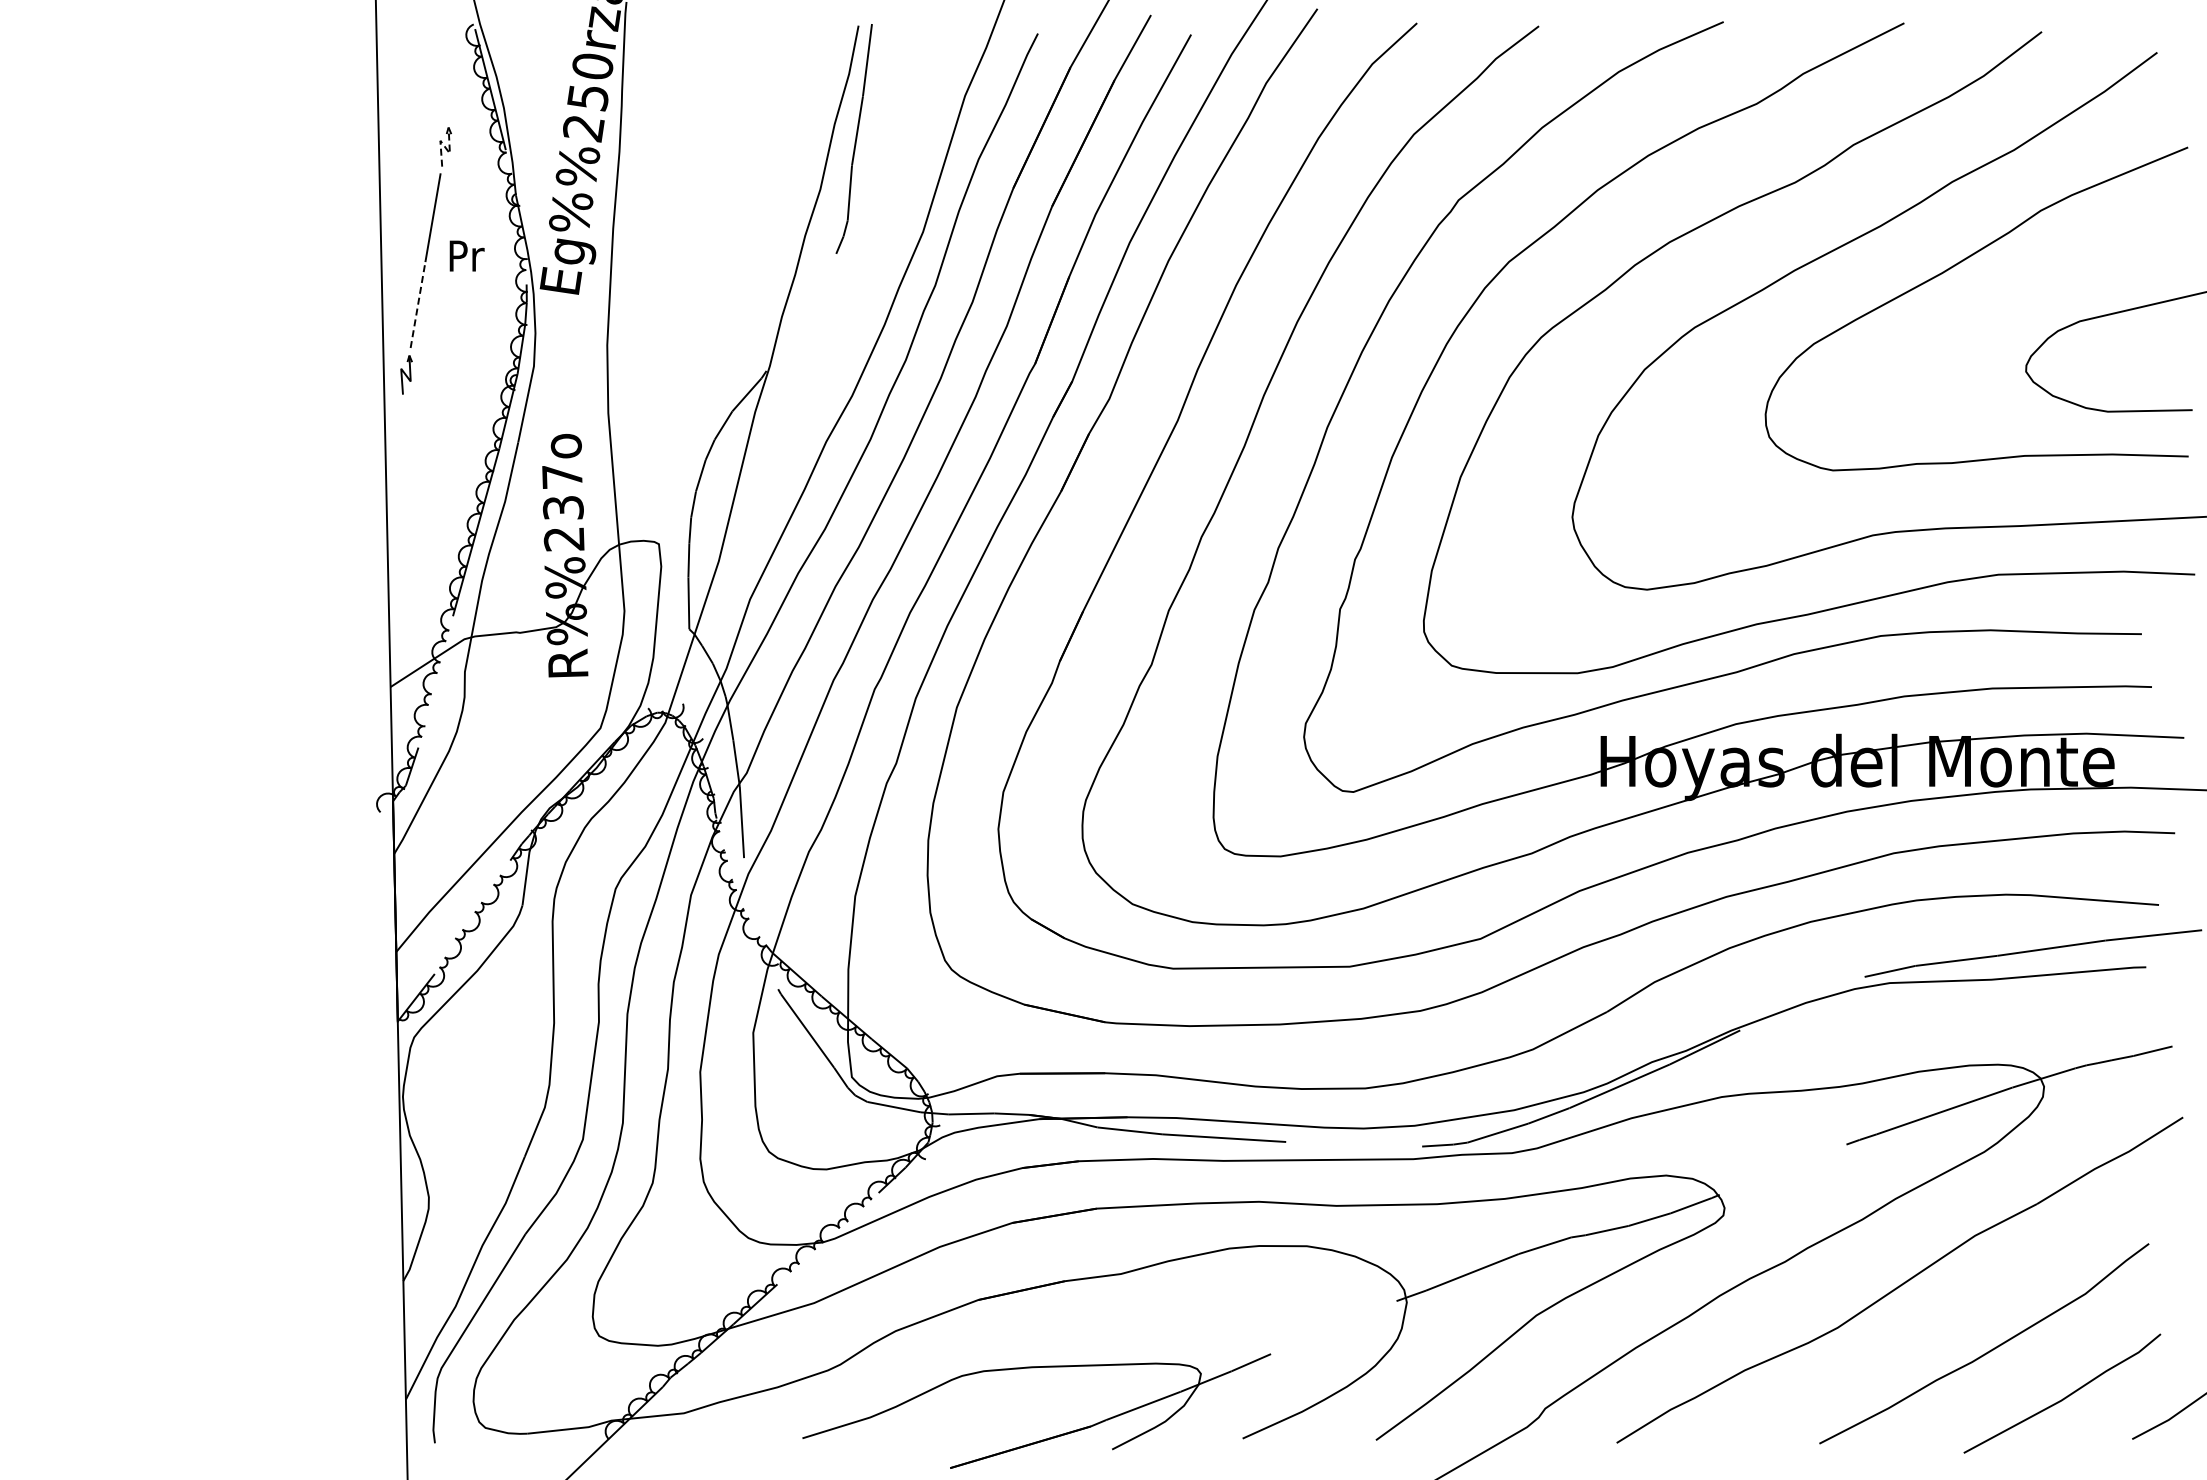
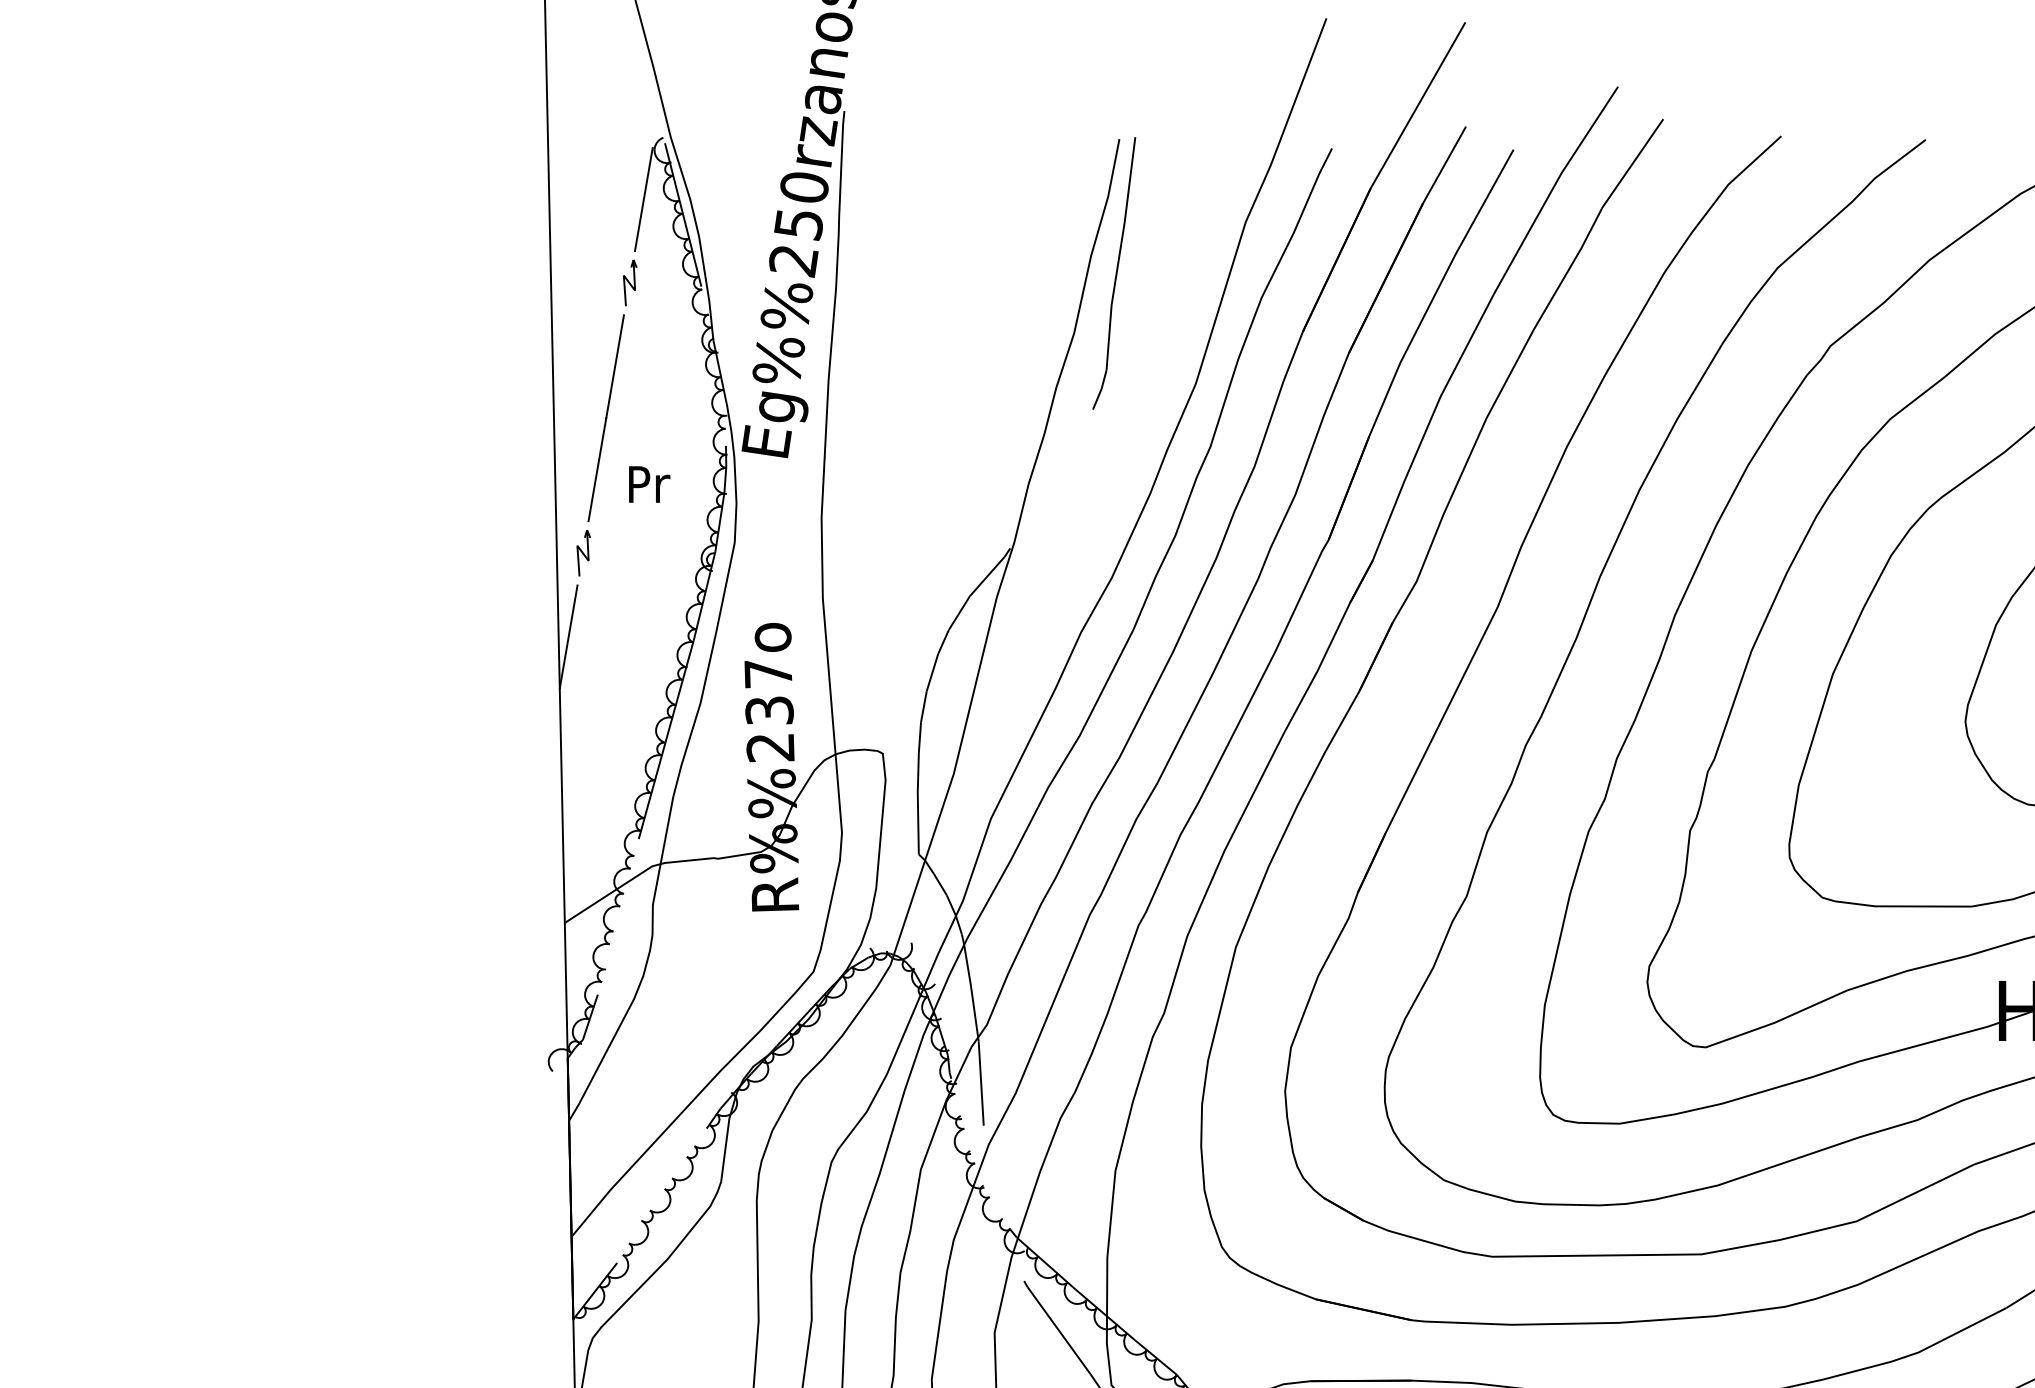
line: (456, 76) -> (642, 199), added
line: (445, 147) -> (629, 283), dashed -> solid
text: (466, 255) -> (648, 483), moved
line: (418, 304) -> (597, 469), dashed -> solid
line: (393, 445) -> (568, 636), added

